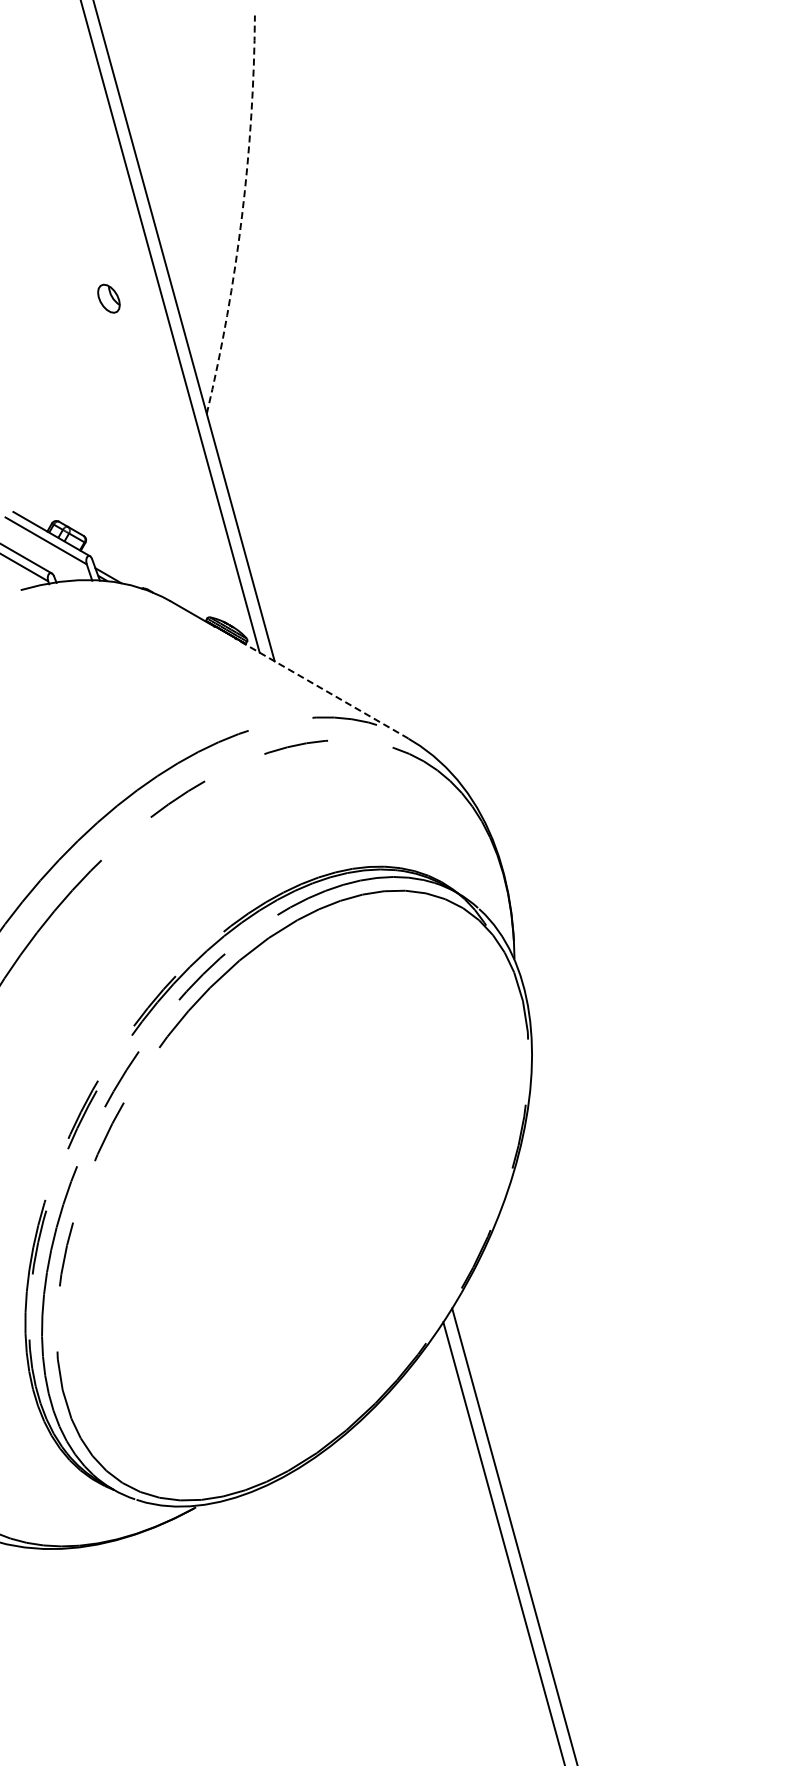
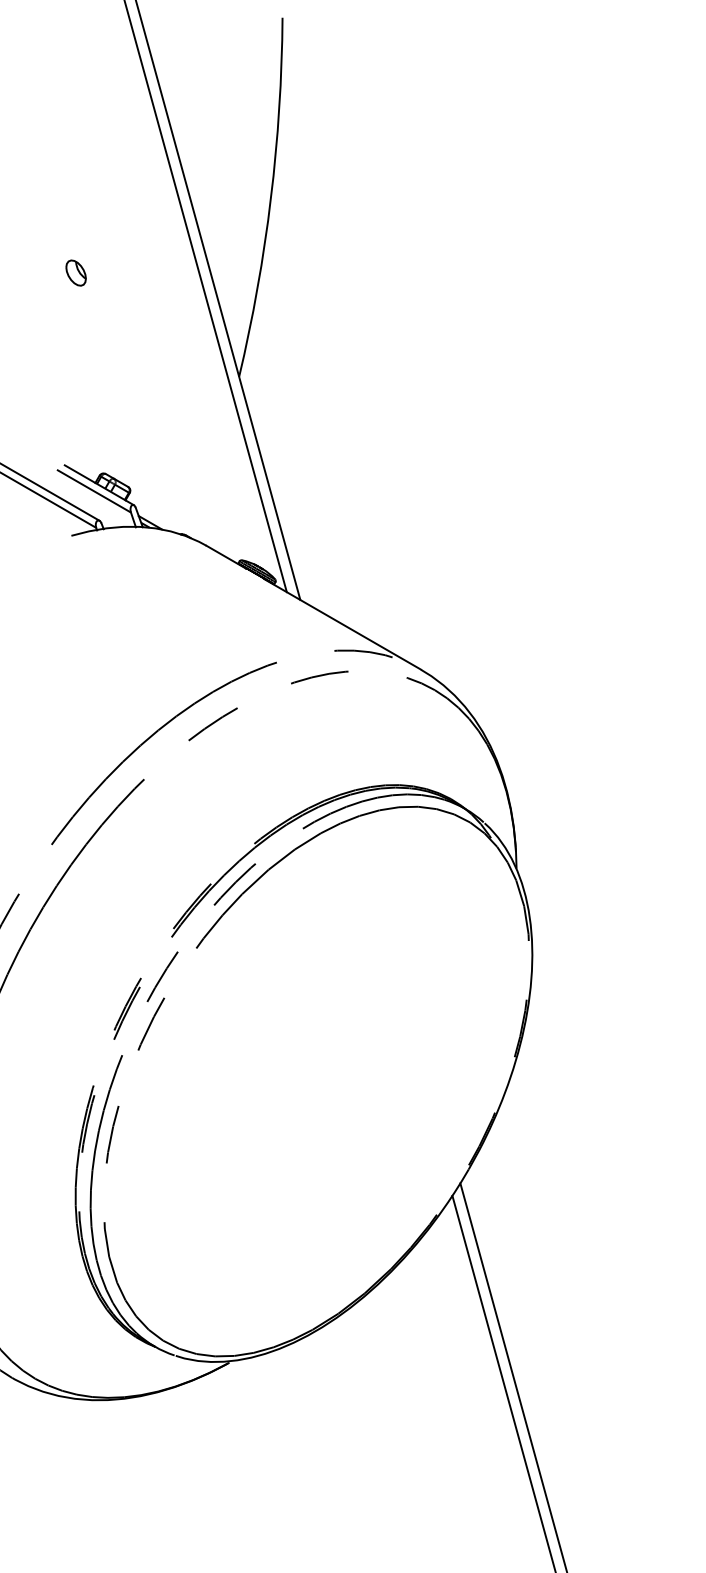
arc: (242, 216) -> (271, 198), dashed -> solid
part: (108, 298) -> (75, 272), moved
line: (321, 688) -> (342, 624), dashed -> solid

